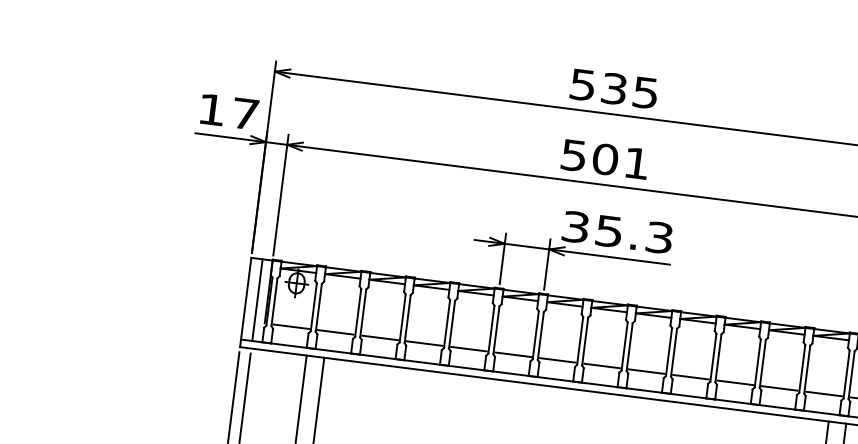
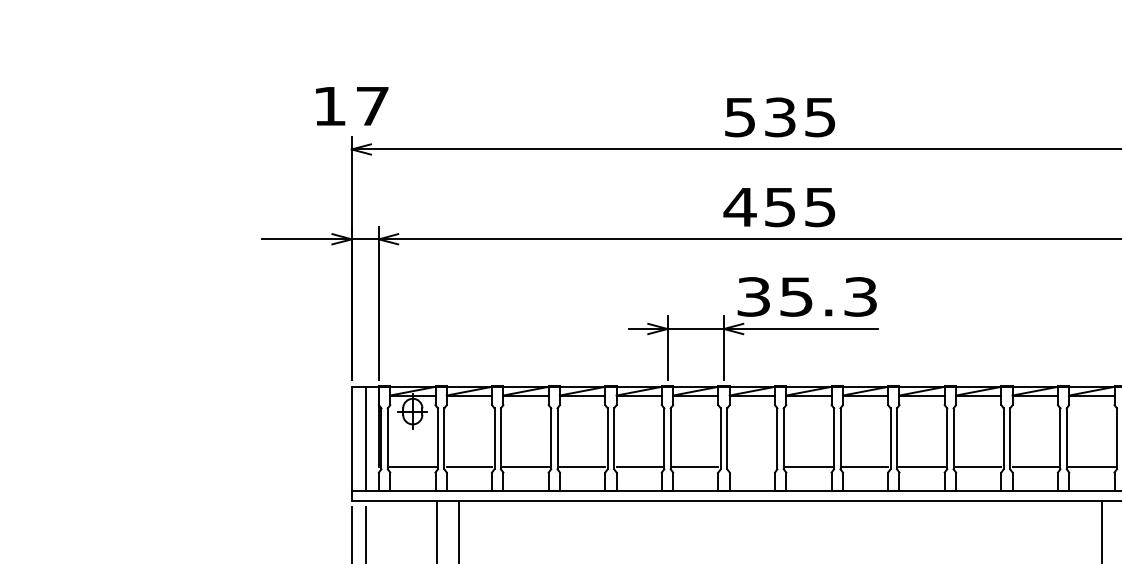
text: (229, 112) -> (352, 106), moved
text: (604, 159) -> (779, 207), 501 -> 455
line: (557, 360) -> (752, 466), removed

